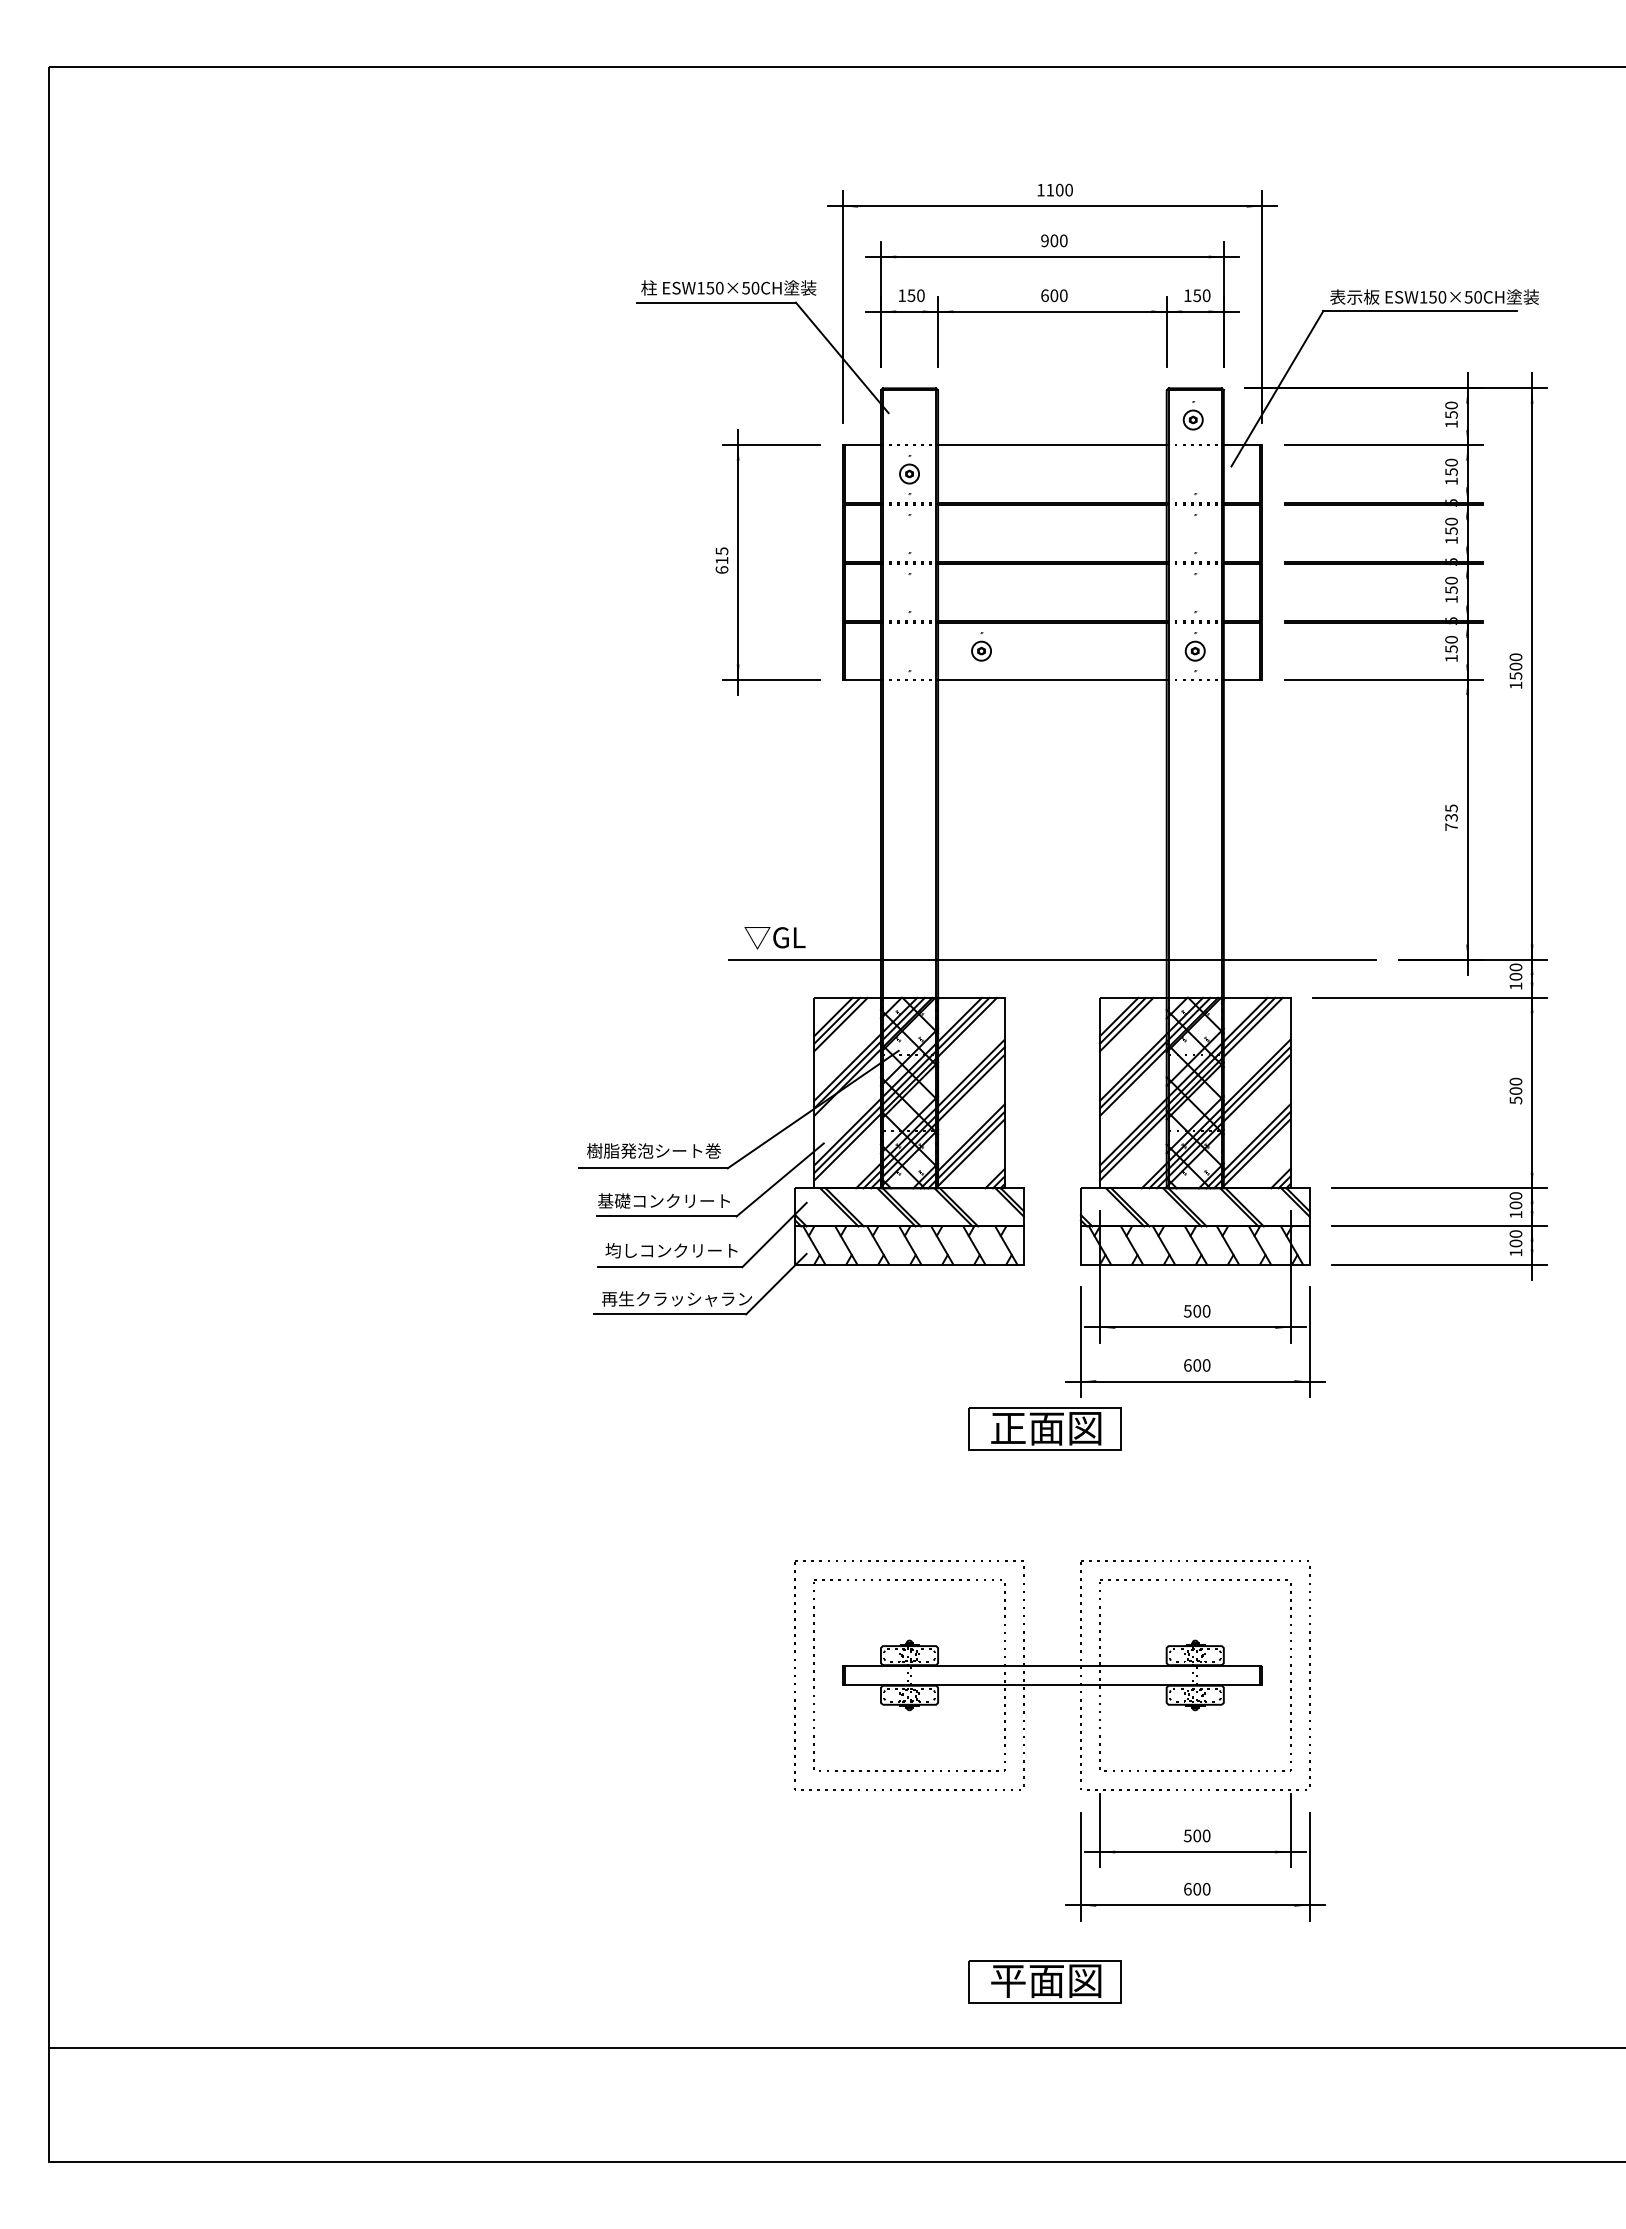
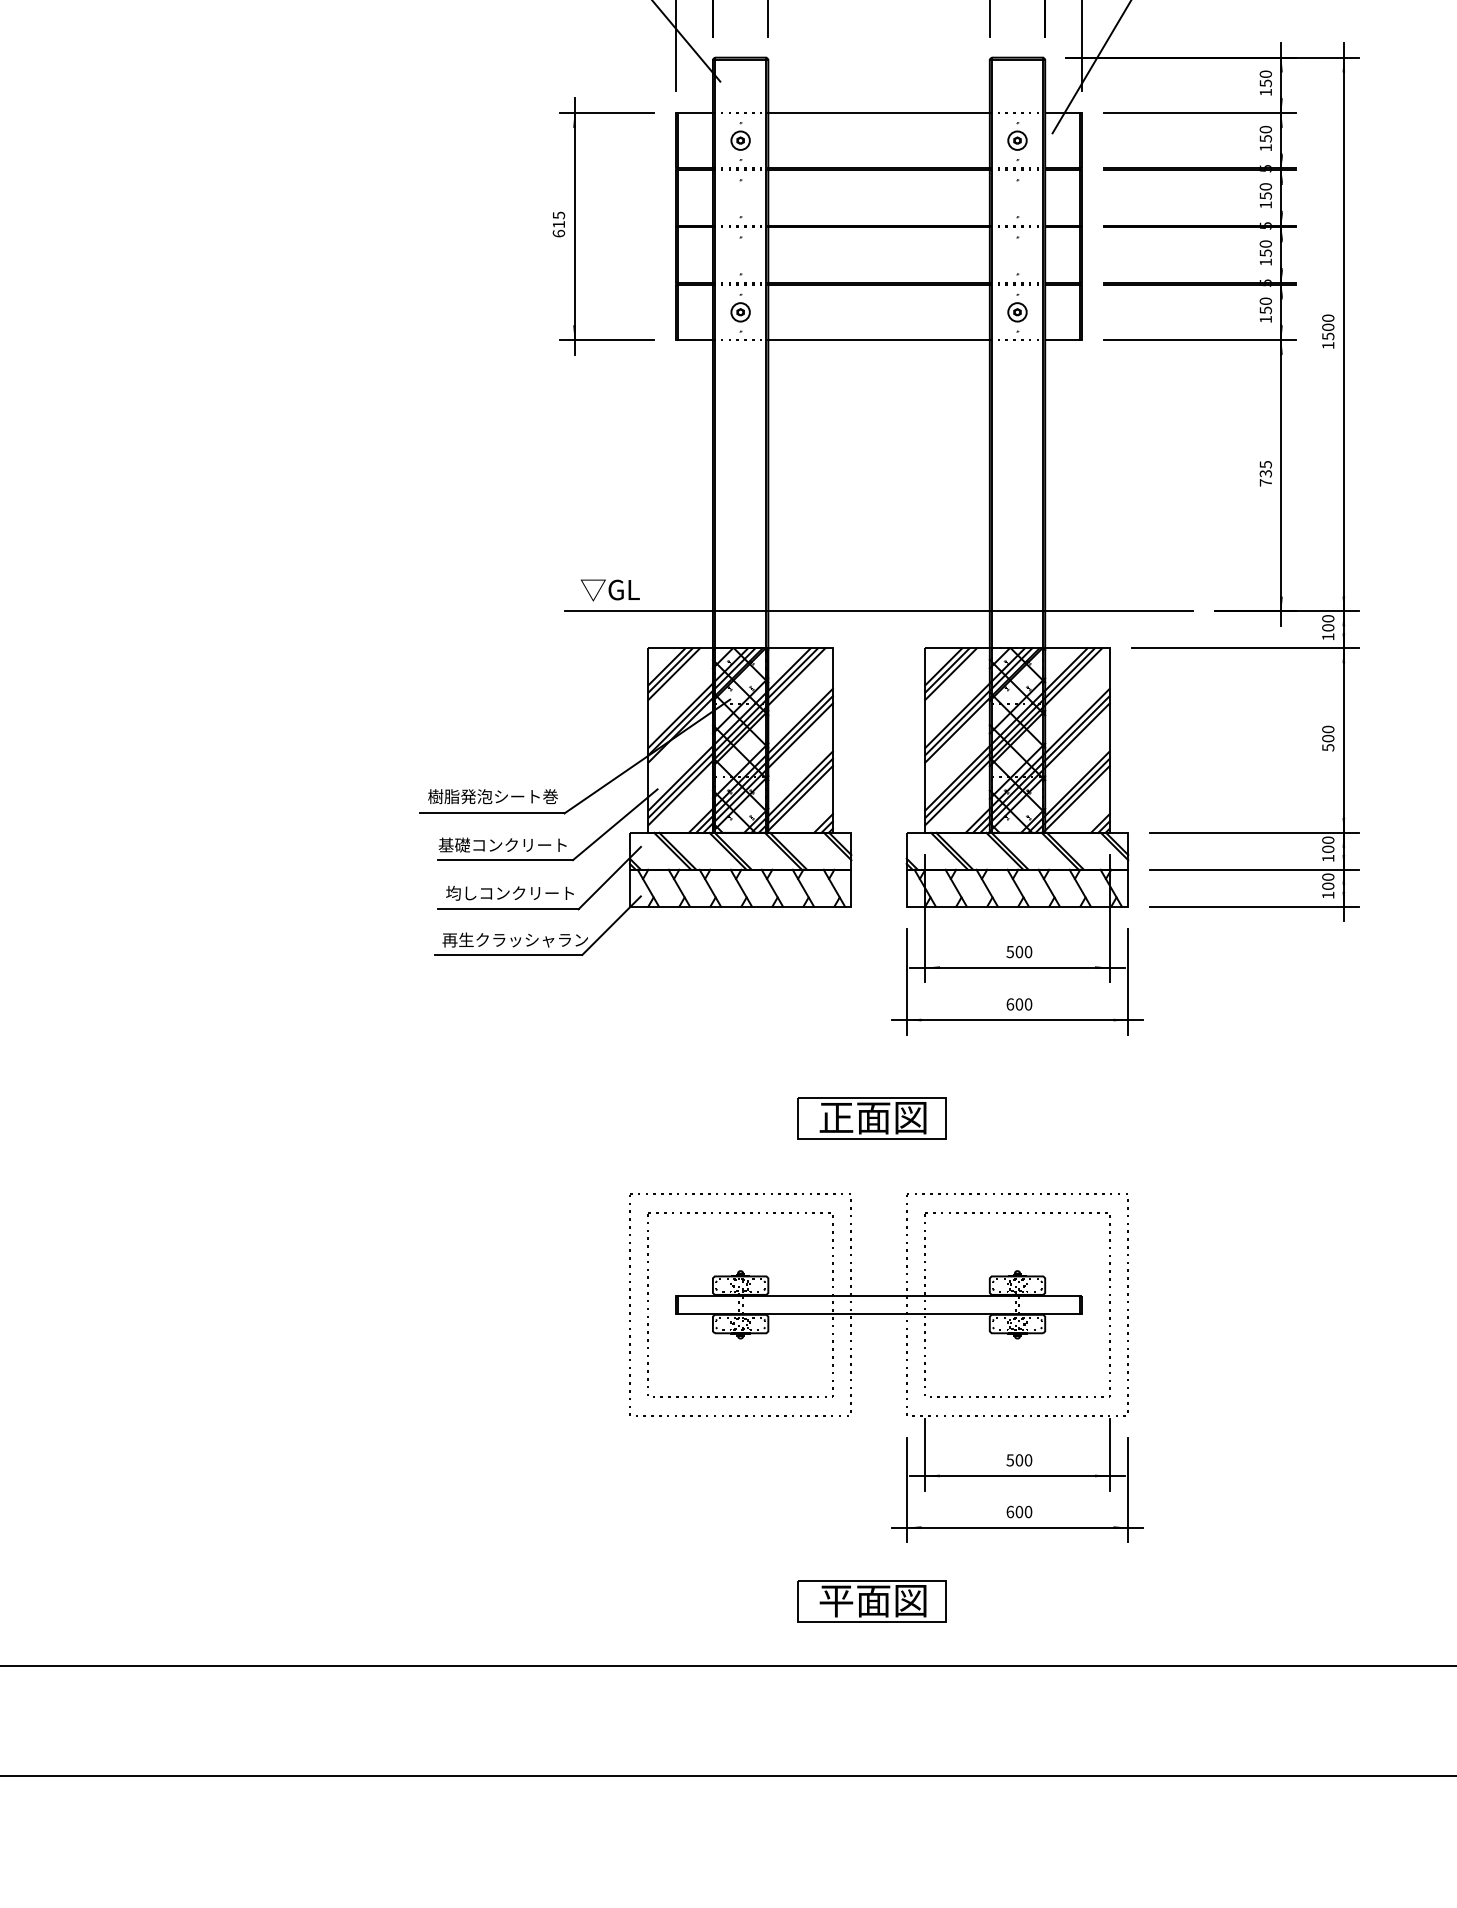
part: (1192, 415) -> (1016, 136), moved
part: (981, 646) -> (740, 307), moved
part: (1044, 1428) -> (871, 1117), moved

